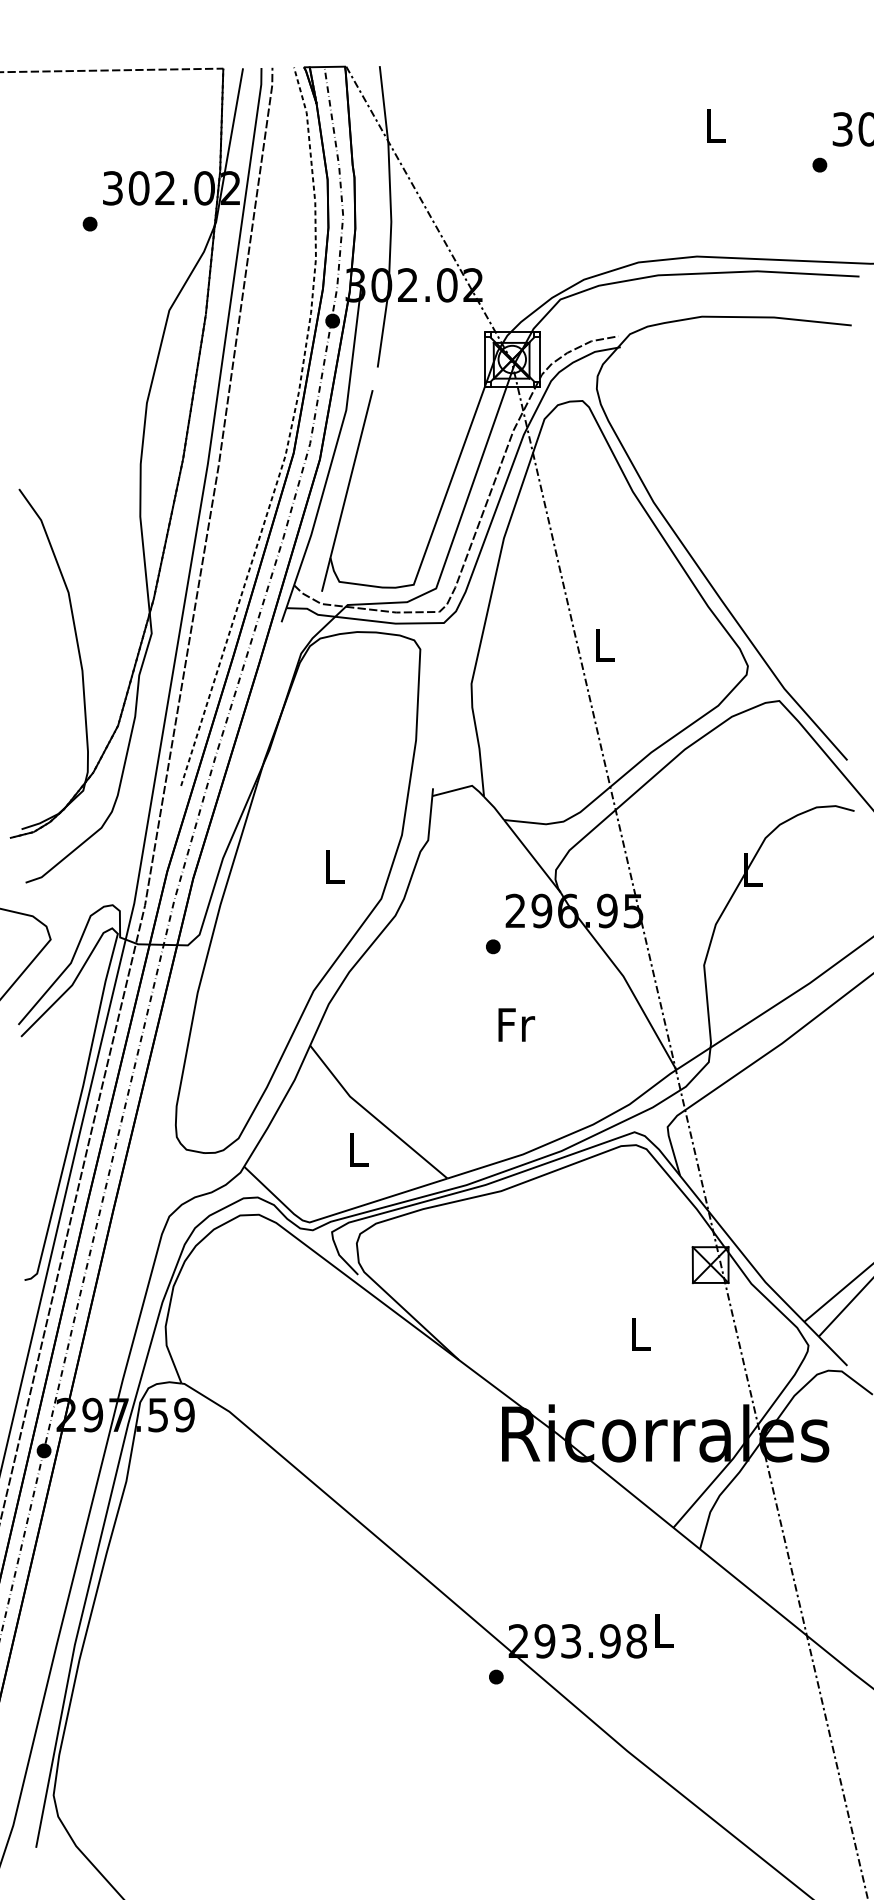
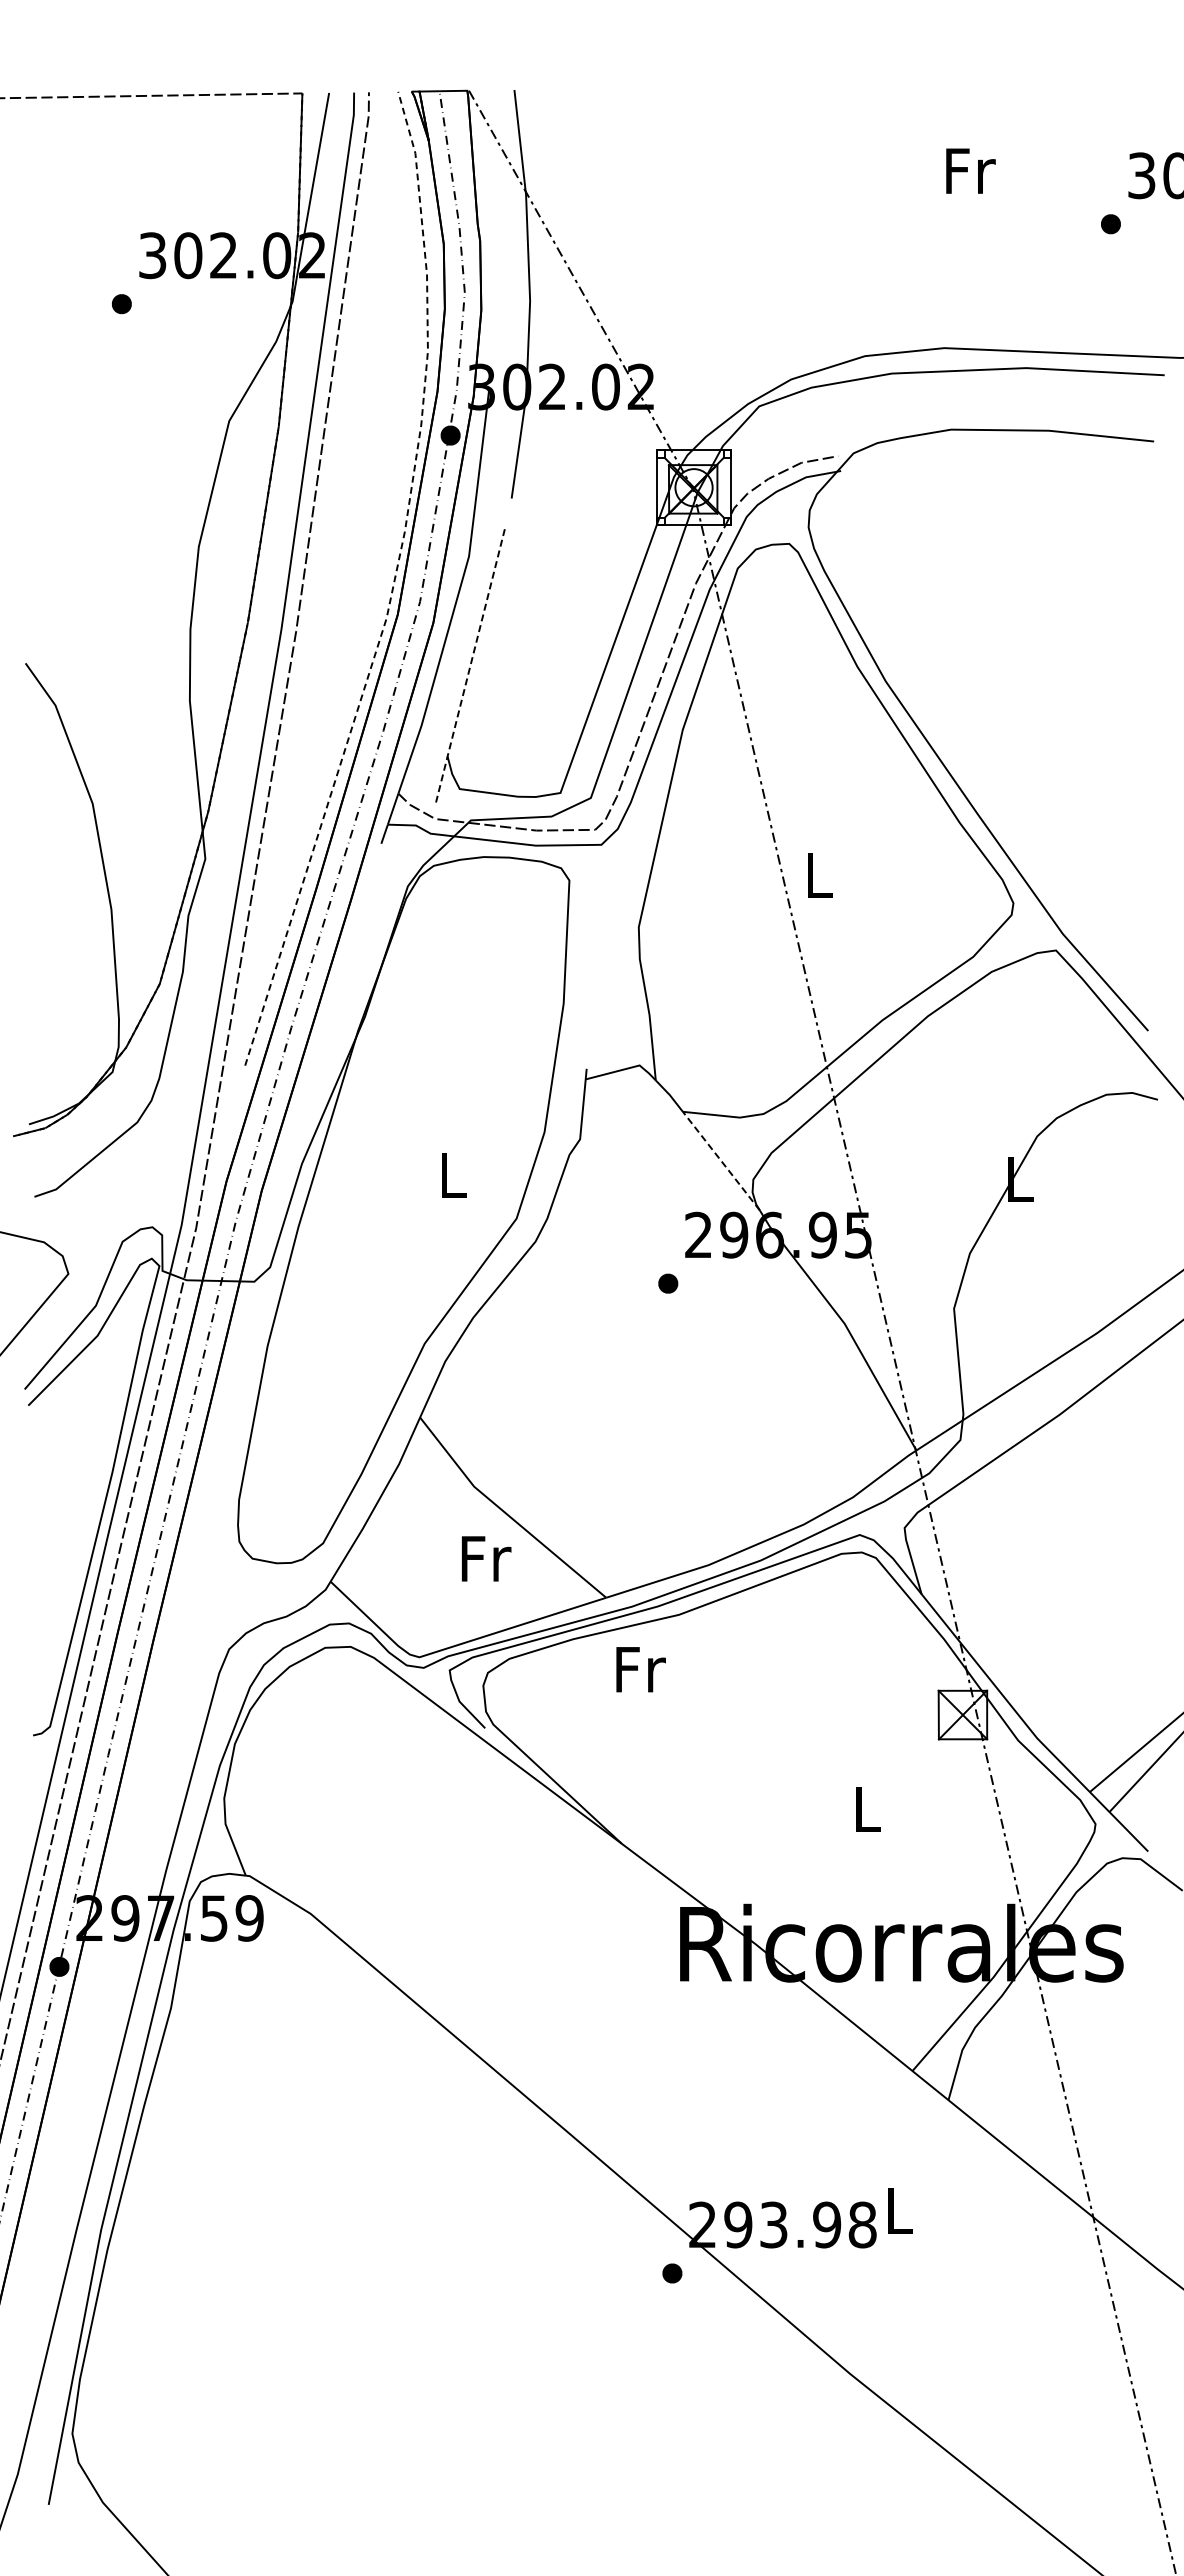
text: (716, 125) -> (970, 170), L -> Fr
line: (347, 490) -> (470, 665), solid -> dashed
line: (532, 856) -> (721, 1161), solid -> dashed
text: (516, 1024) -> (640, 1669), moved
text: (359, 1149) -> (486, 1558), L -> Fr

